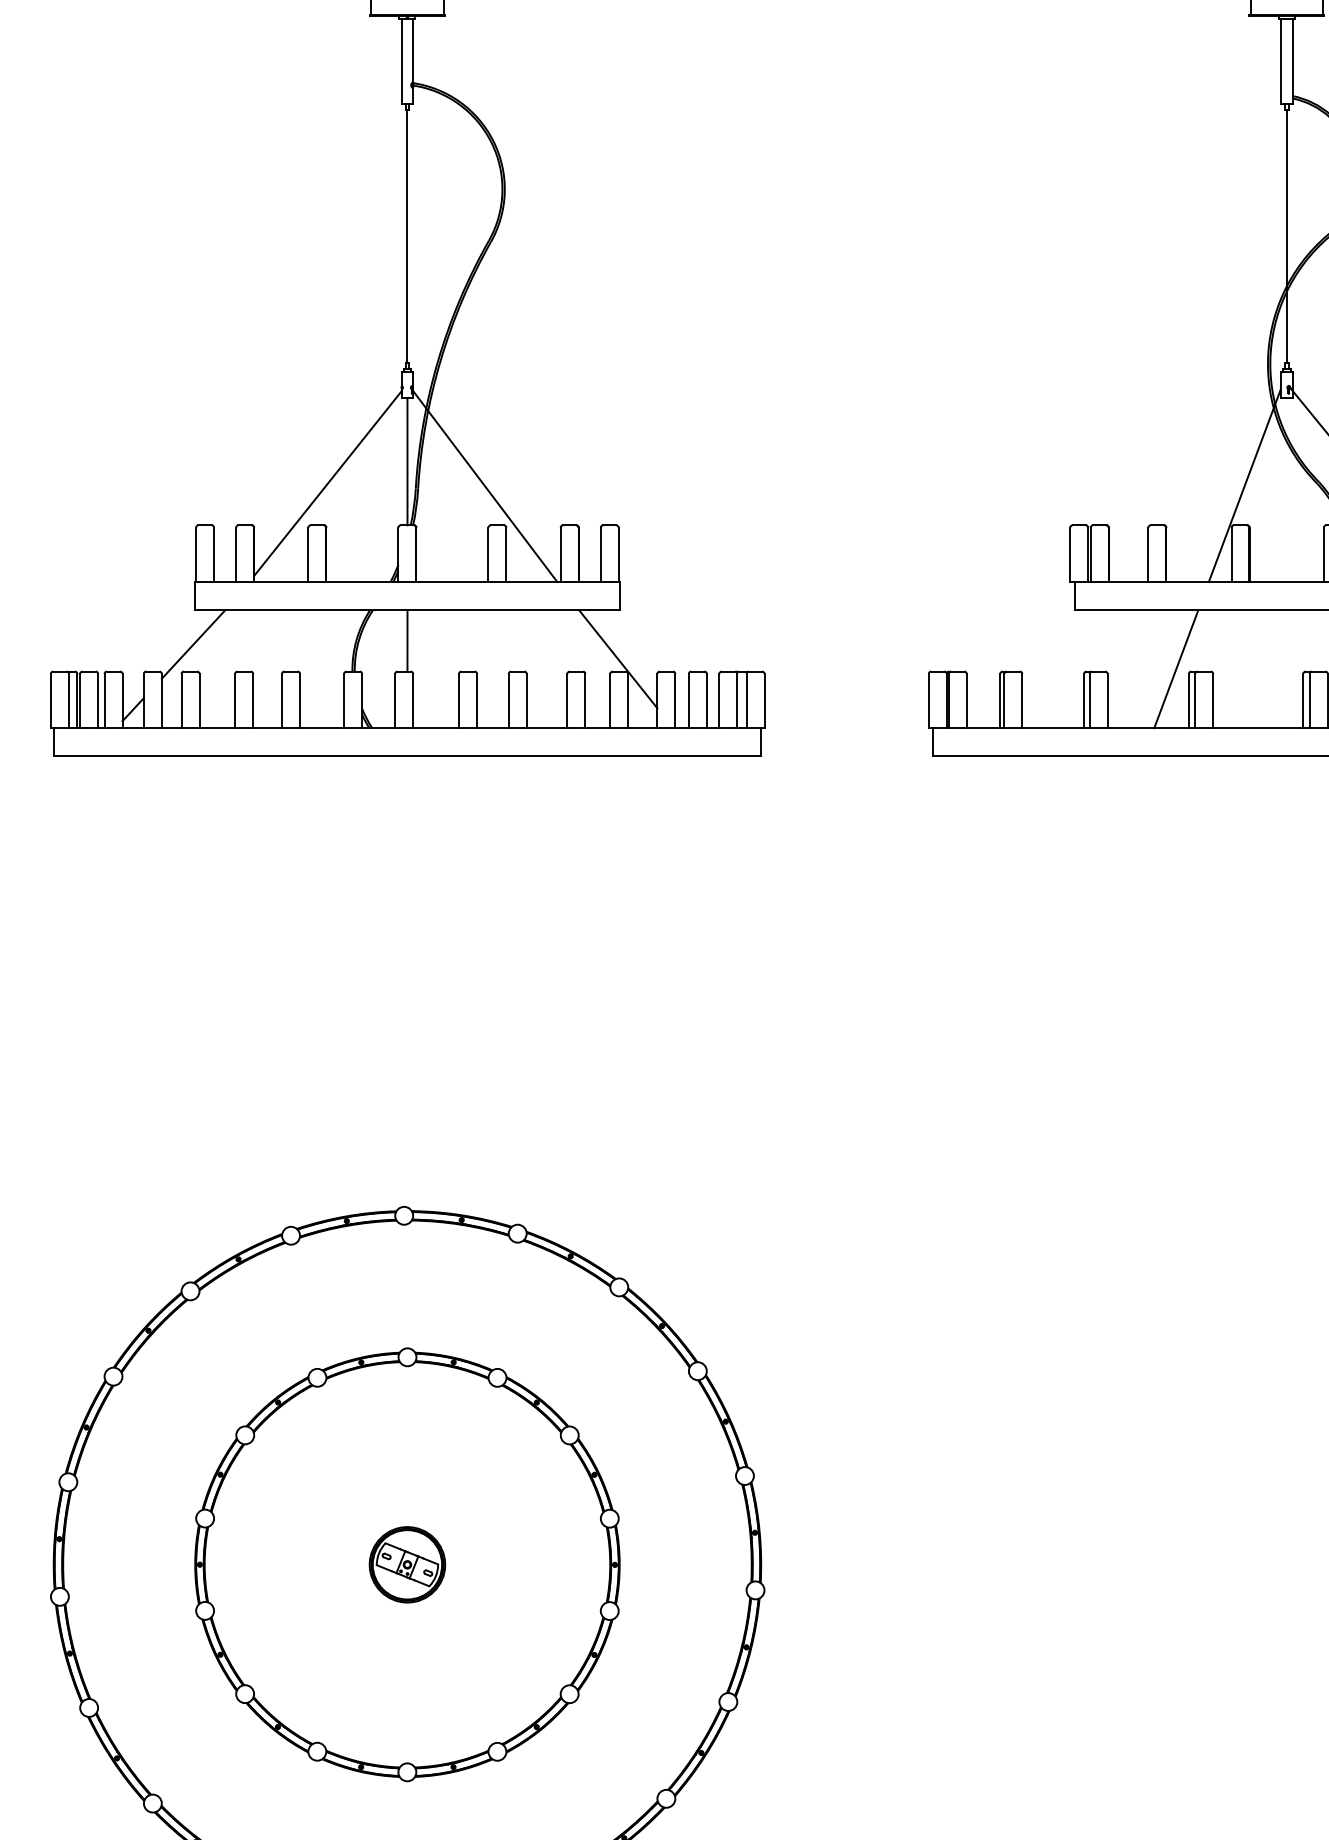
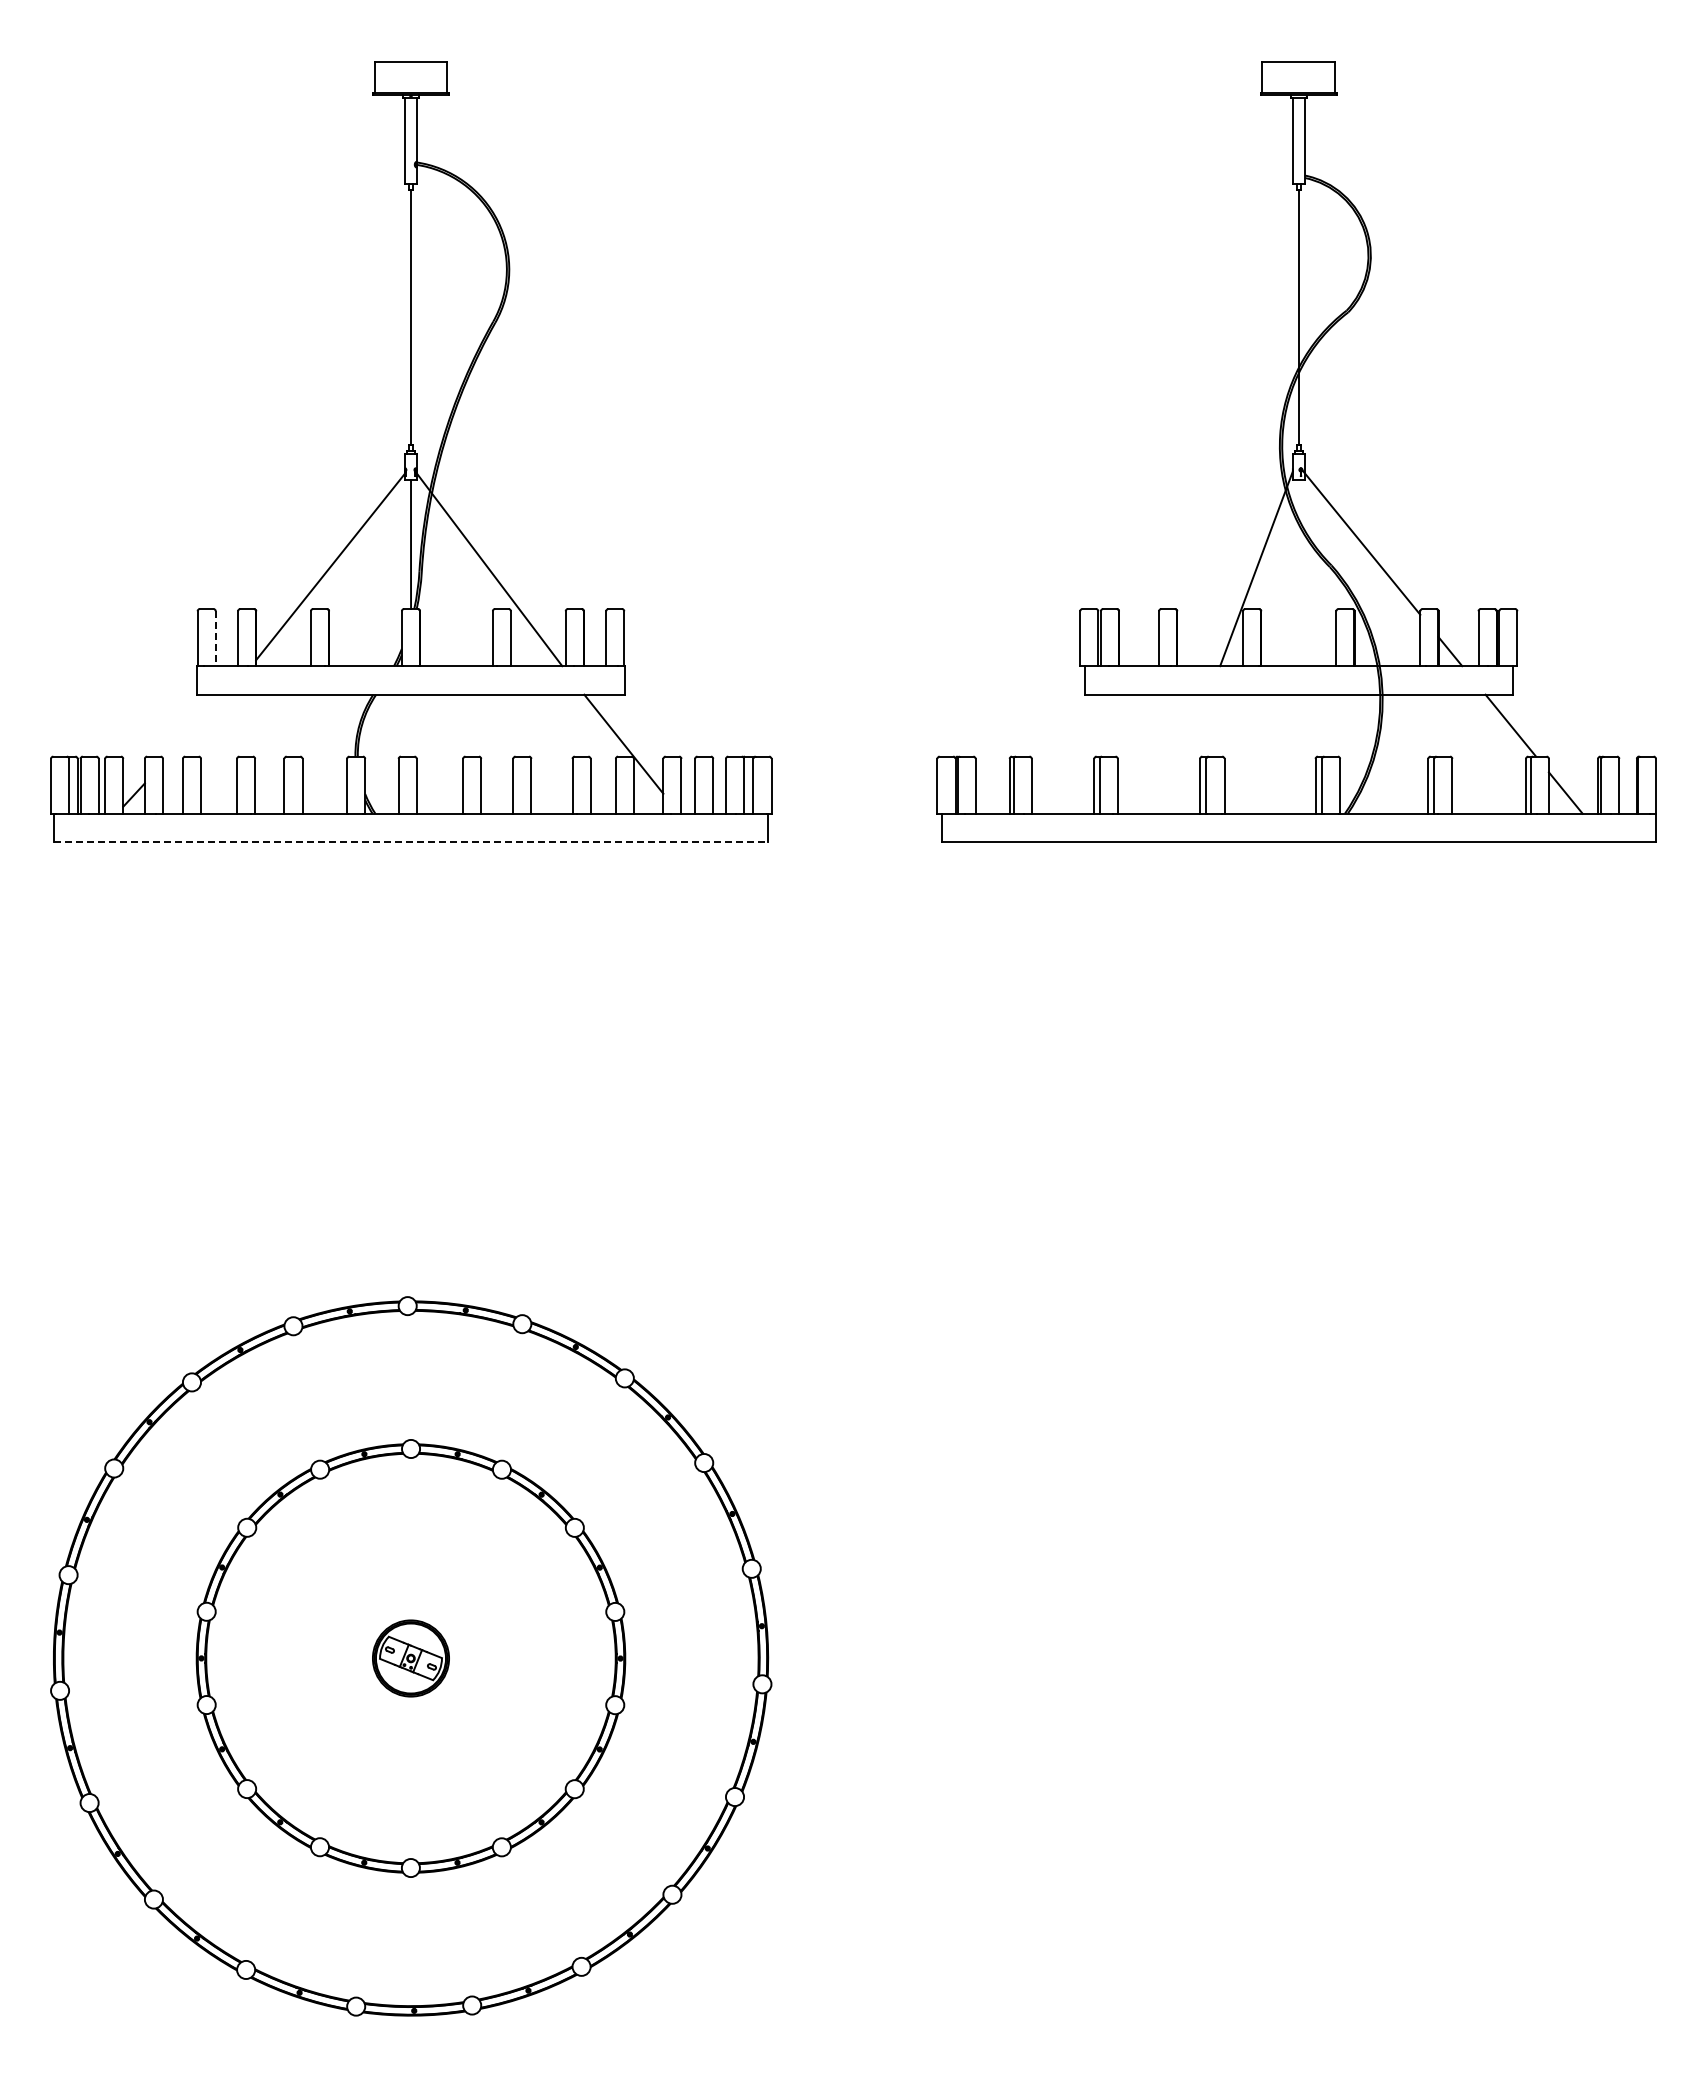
line: (213, 555) -> (215, 639), solid -> dashed
line: (407, 640) -> (411, 725), removed
line: (193, 643) -> (194, 728), removed
line: (1176, 668) -> (1187, 753), removed
line: (407, 756) -> (411, 842), solid -> dashed

